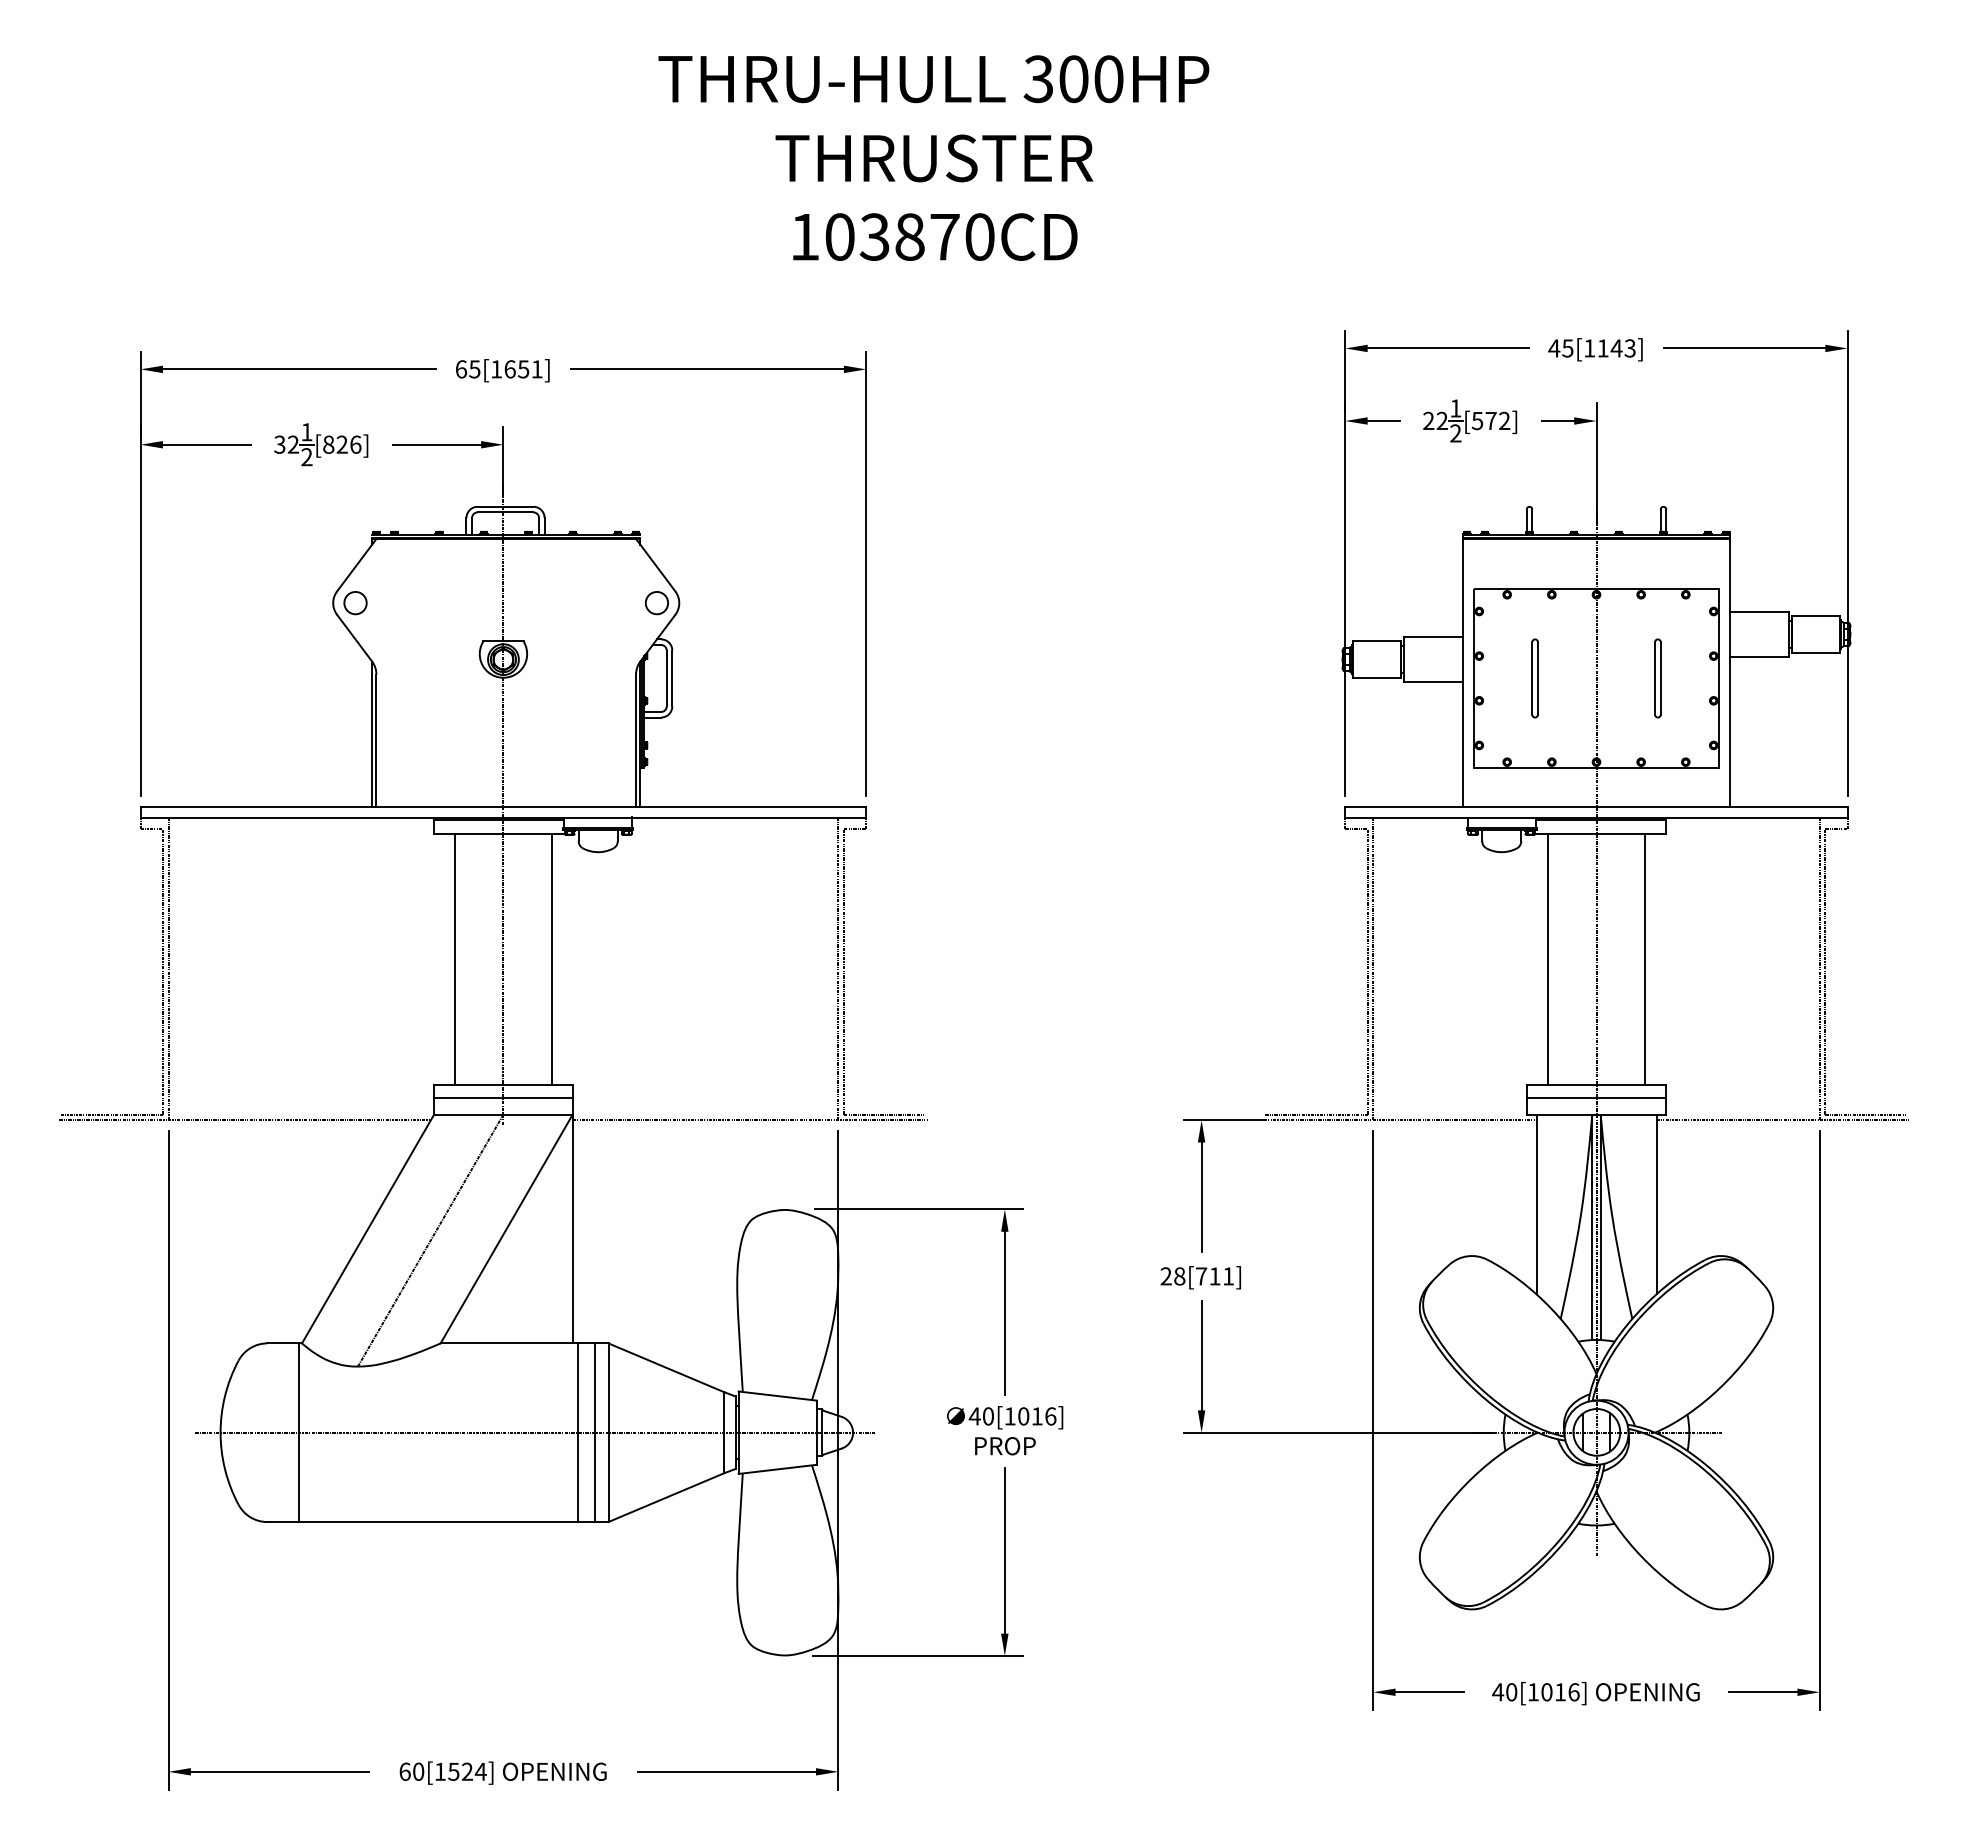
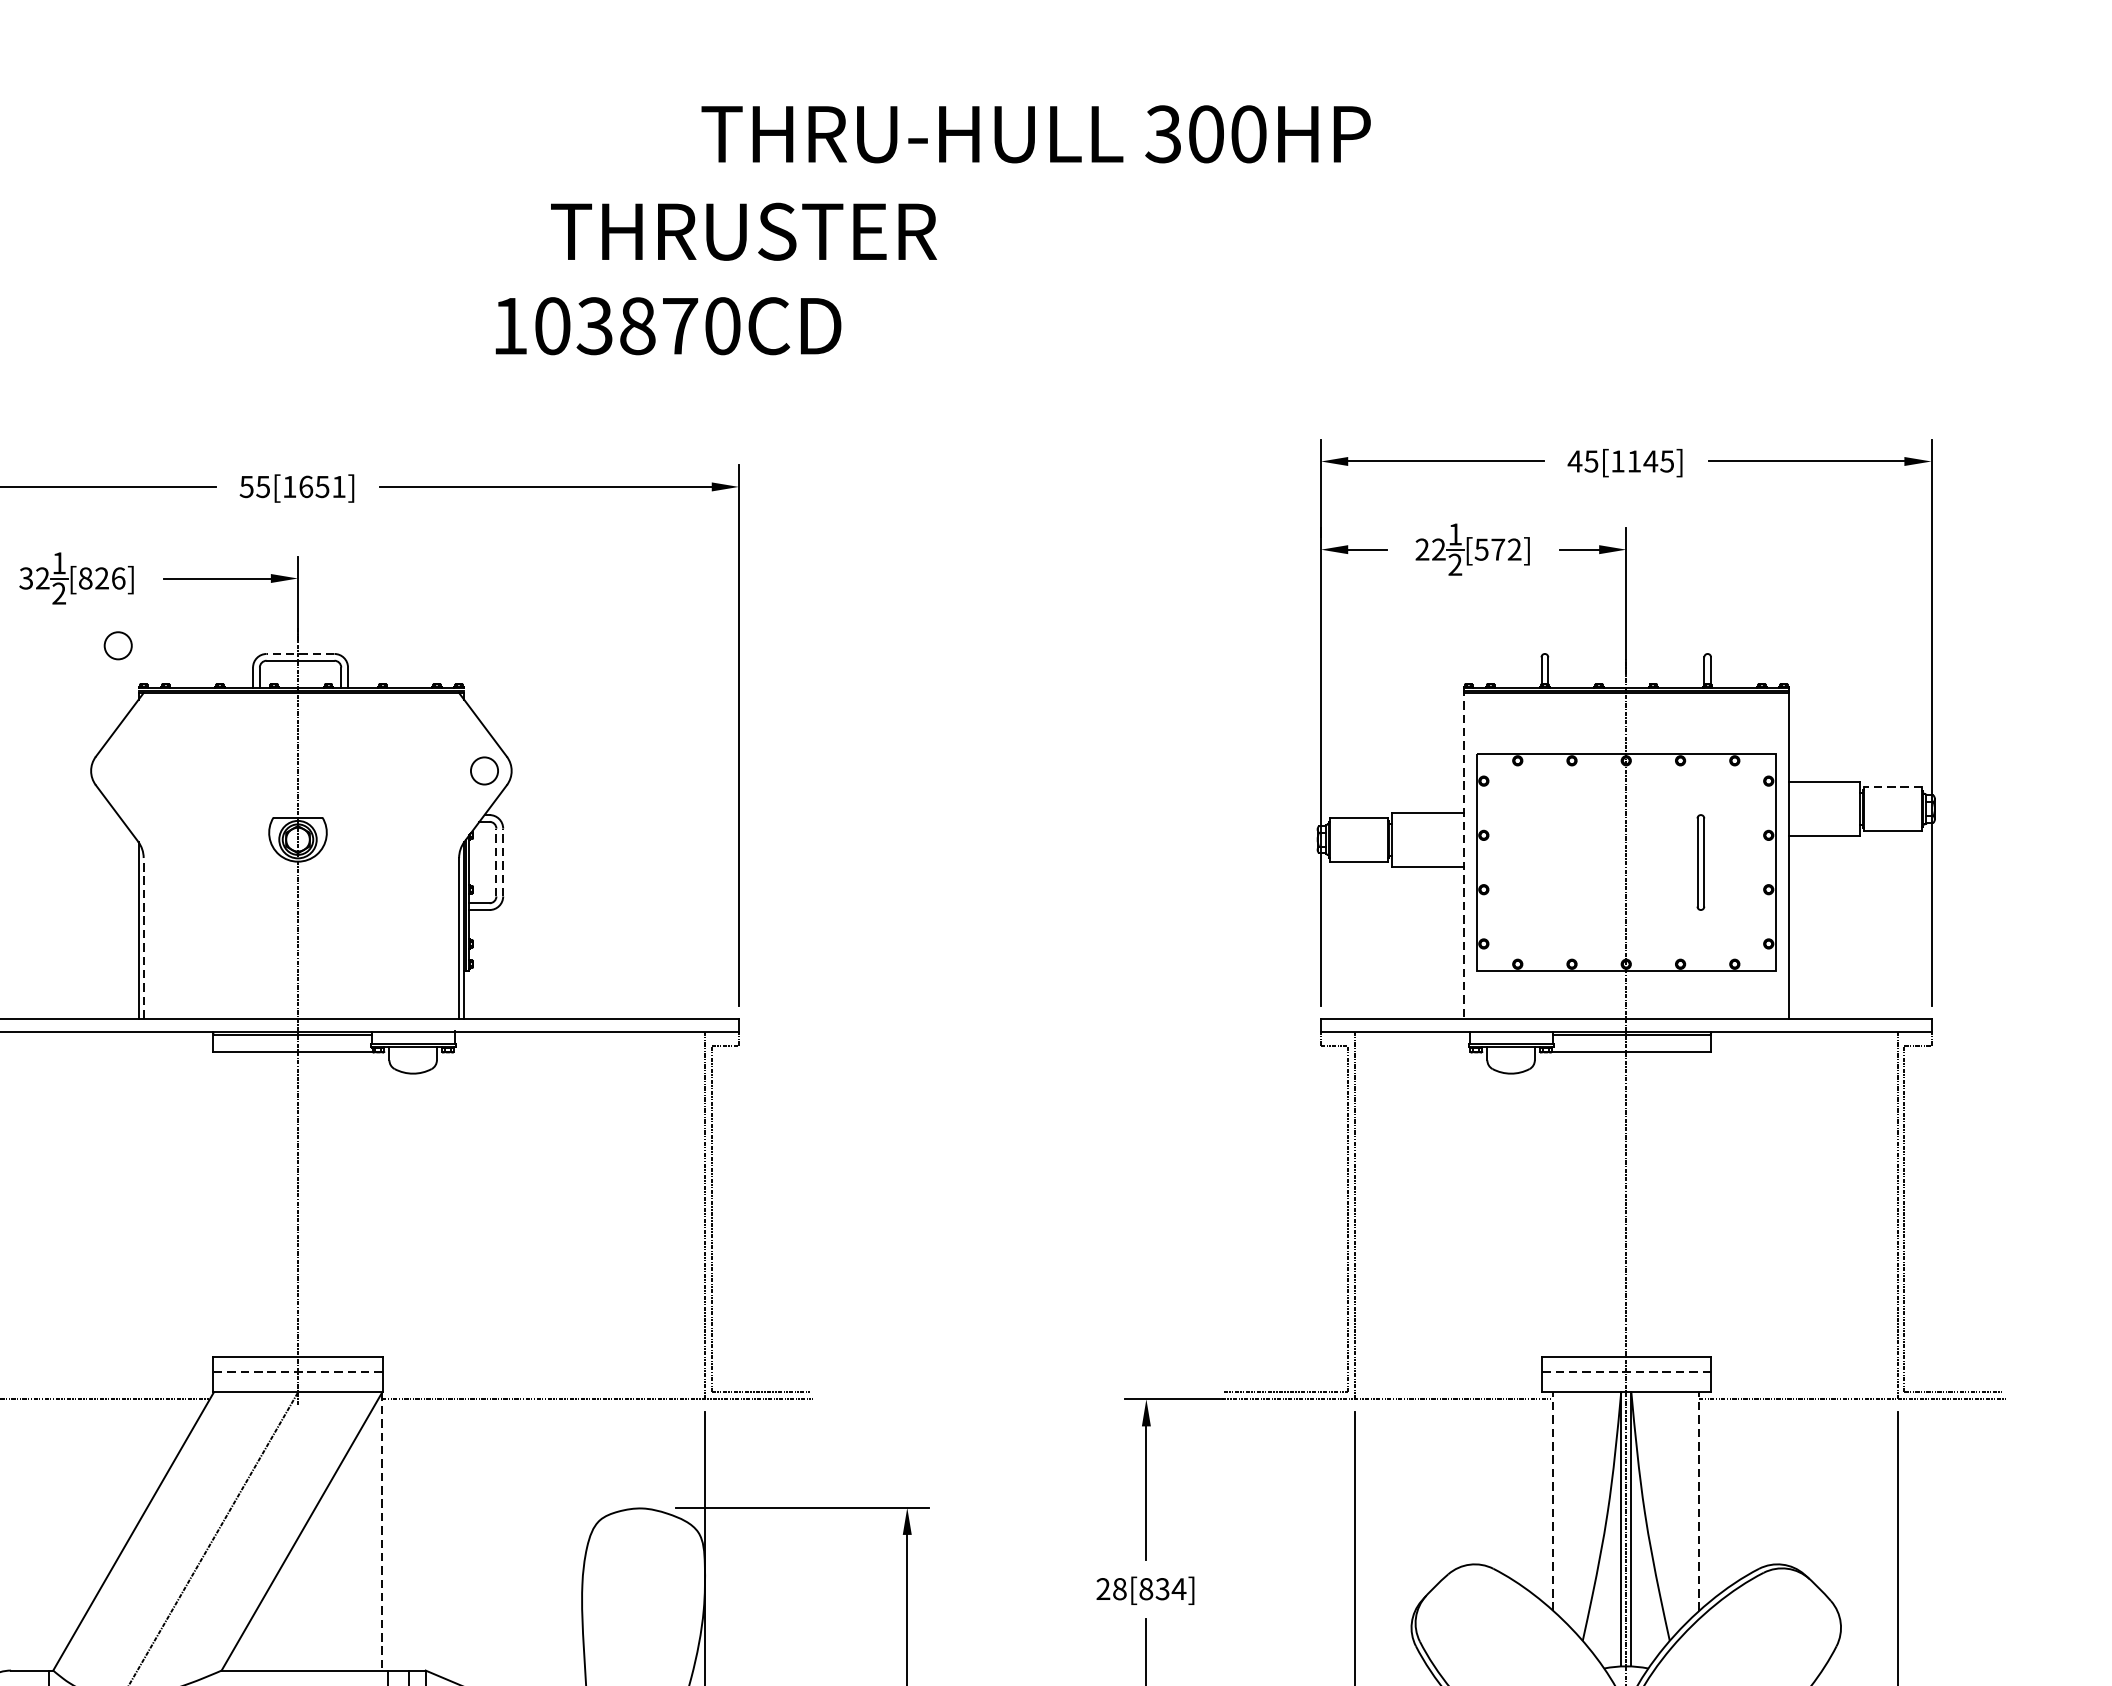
text: (933, 79) -> (1035, 134), moved
text: (934, 158) -> (744, 231), moved
text: (935, 236) -> (668, 325), moved
text: (1630, 348) -> (1667, 461), 45[1143] -> 45[1145]
text: (461, 369) -> (247, 487), 65[1651] -> 55[1651]
line: (505, 506) -> (300, 653), solid -> dashed
circle: (355, 603) -> (118, 646), moved
line: (1816, 616) -> (1893, 787), solid -> dashed
line: (1462, 671) -> (1463, 854), solid -> dashed
line: (666, 678) -> (496, 862), solid -> dashed
line: (672, 678) -> (503, 862), solid -> dashed
part: (1534, 678) -> (1550, 862), removed
line: (376, 740) -> (143, 937), solid -> dashed
line: (455, 959) -> (239, 1204), removed
line: (551, 959) -> (356, 1204), removed
line: (1548, 959) -> (1567, 1204), removed
line: (1644, 959) -> (1684, 1204), removed
line: (503, 1097) -> (298, 1371), solid -> dashed
line: (1596, 1097) -> (1626, 1371), solid -> dashed
line: (1536, 1204) -> (1553, 1501), solid -> dashed
line: (1656, 1204) -> (1699, 1501), solid -> dashed
line: (572, 1229) -> (381, 1532), solid -> dashed
text: (1215, 1276) -> (1163, 1589), 28[711] -> 28[834]

